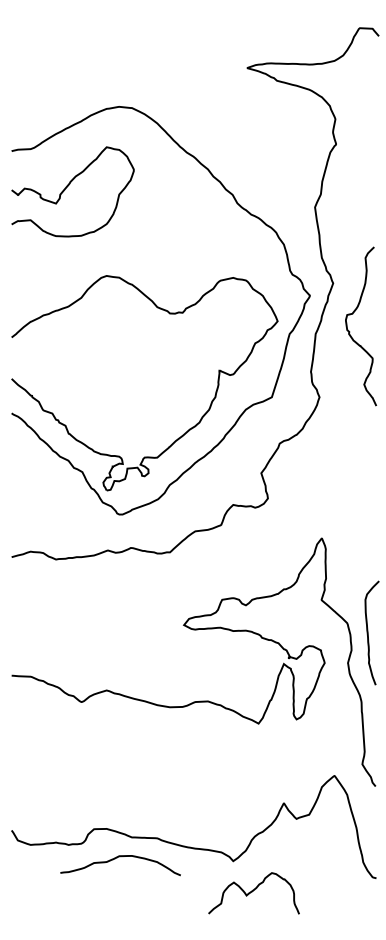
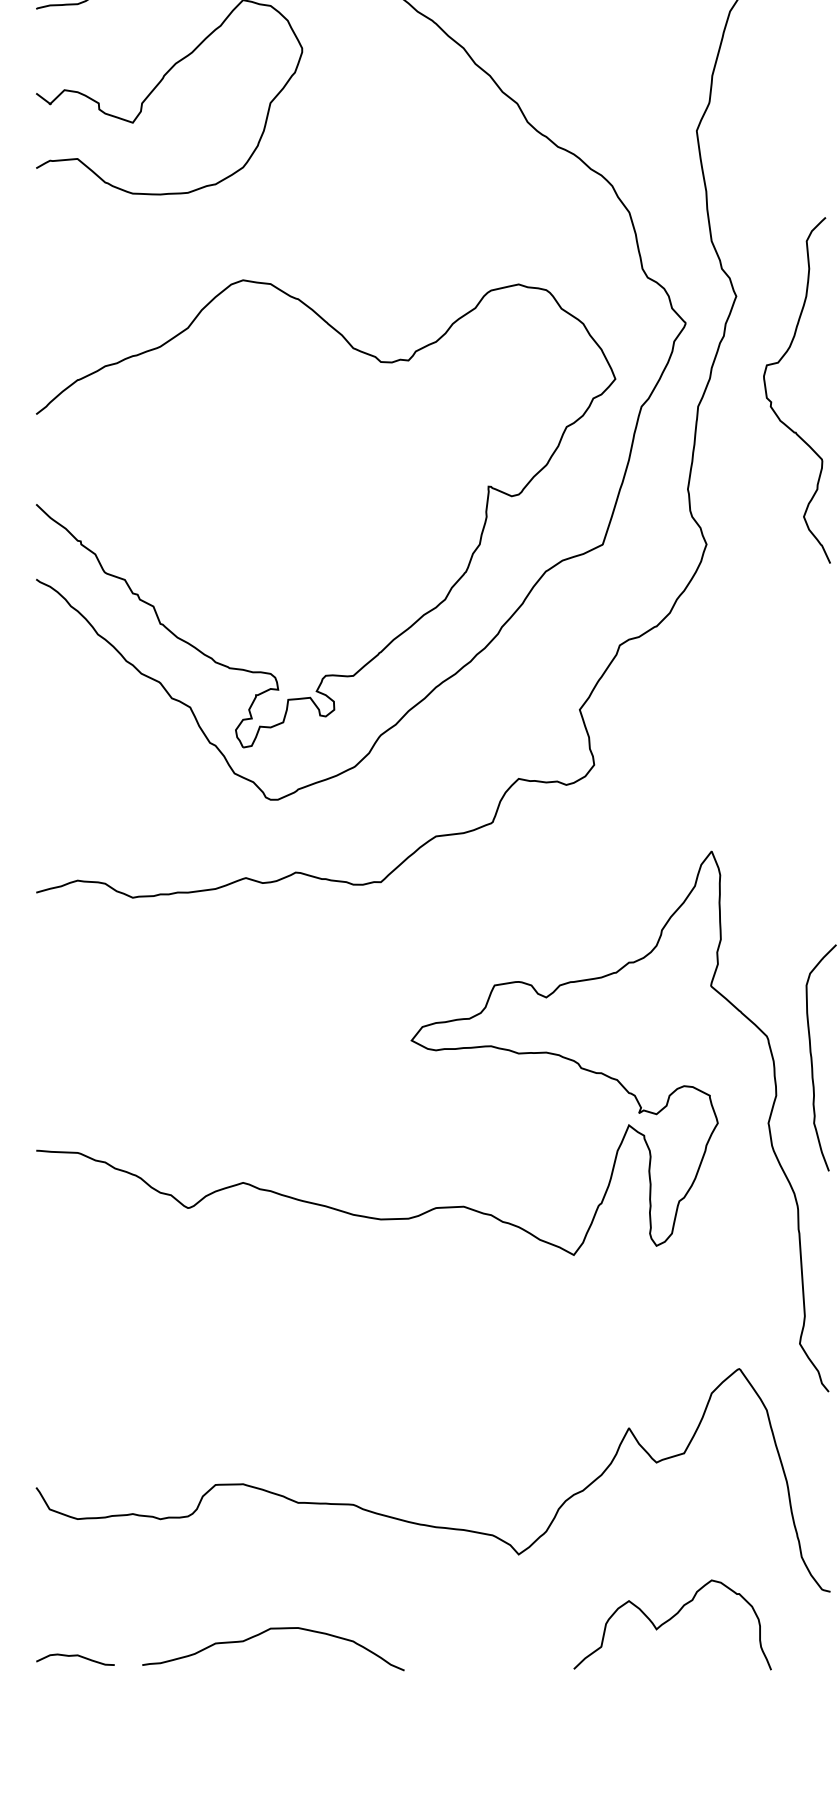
curve: (117, 858) -> (266, 1633), moved
curve: (252, 892) -> (669, 1622), moved
curve: (29, 908) -> (75, 1657), added

